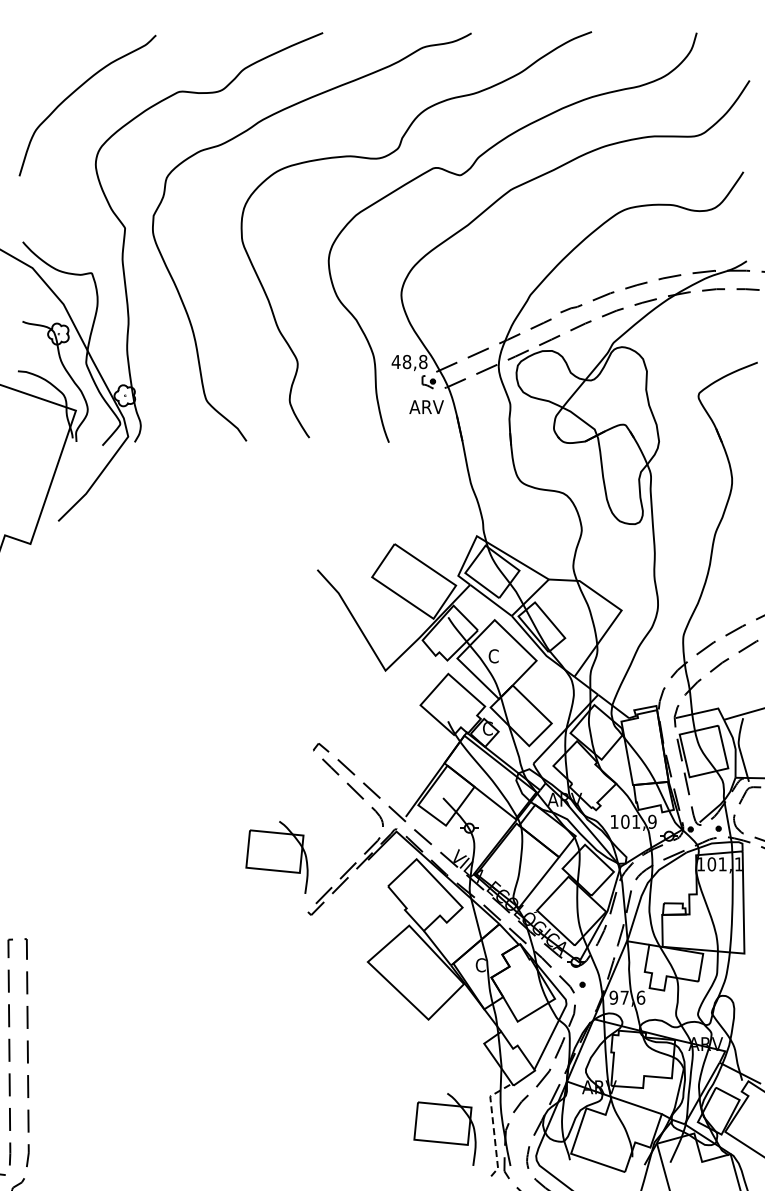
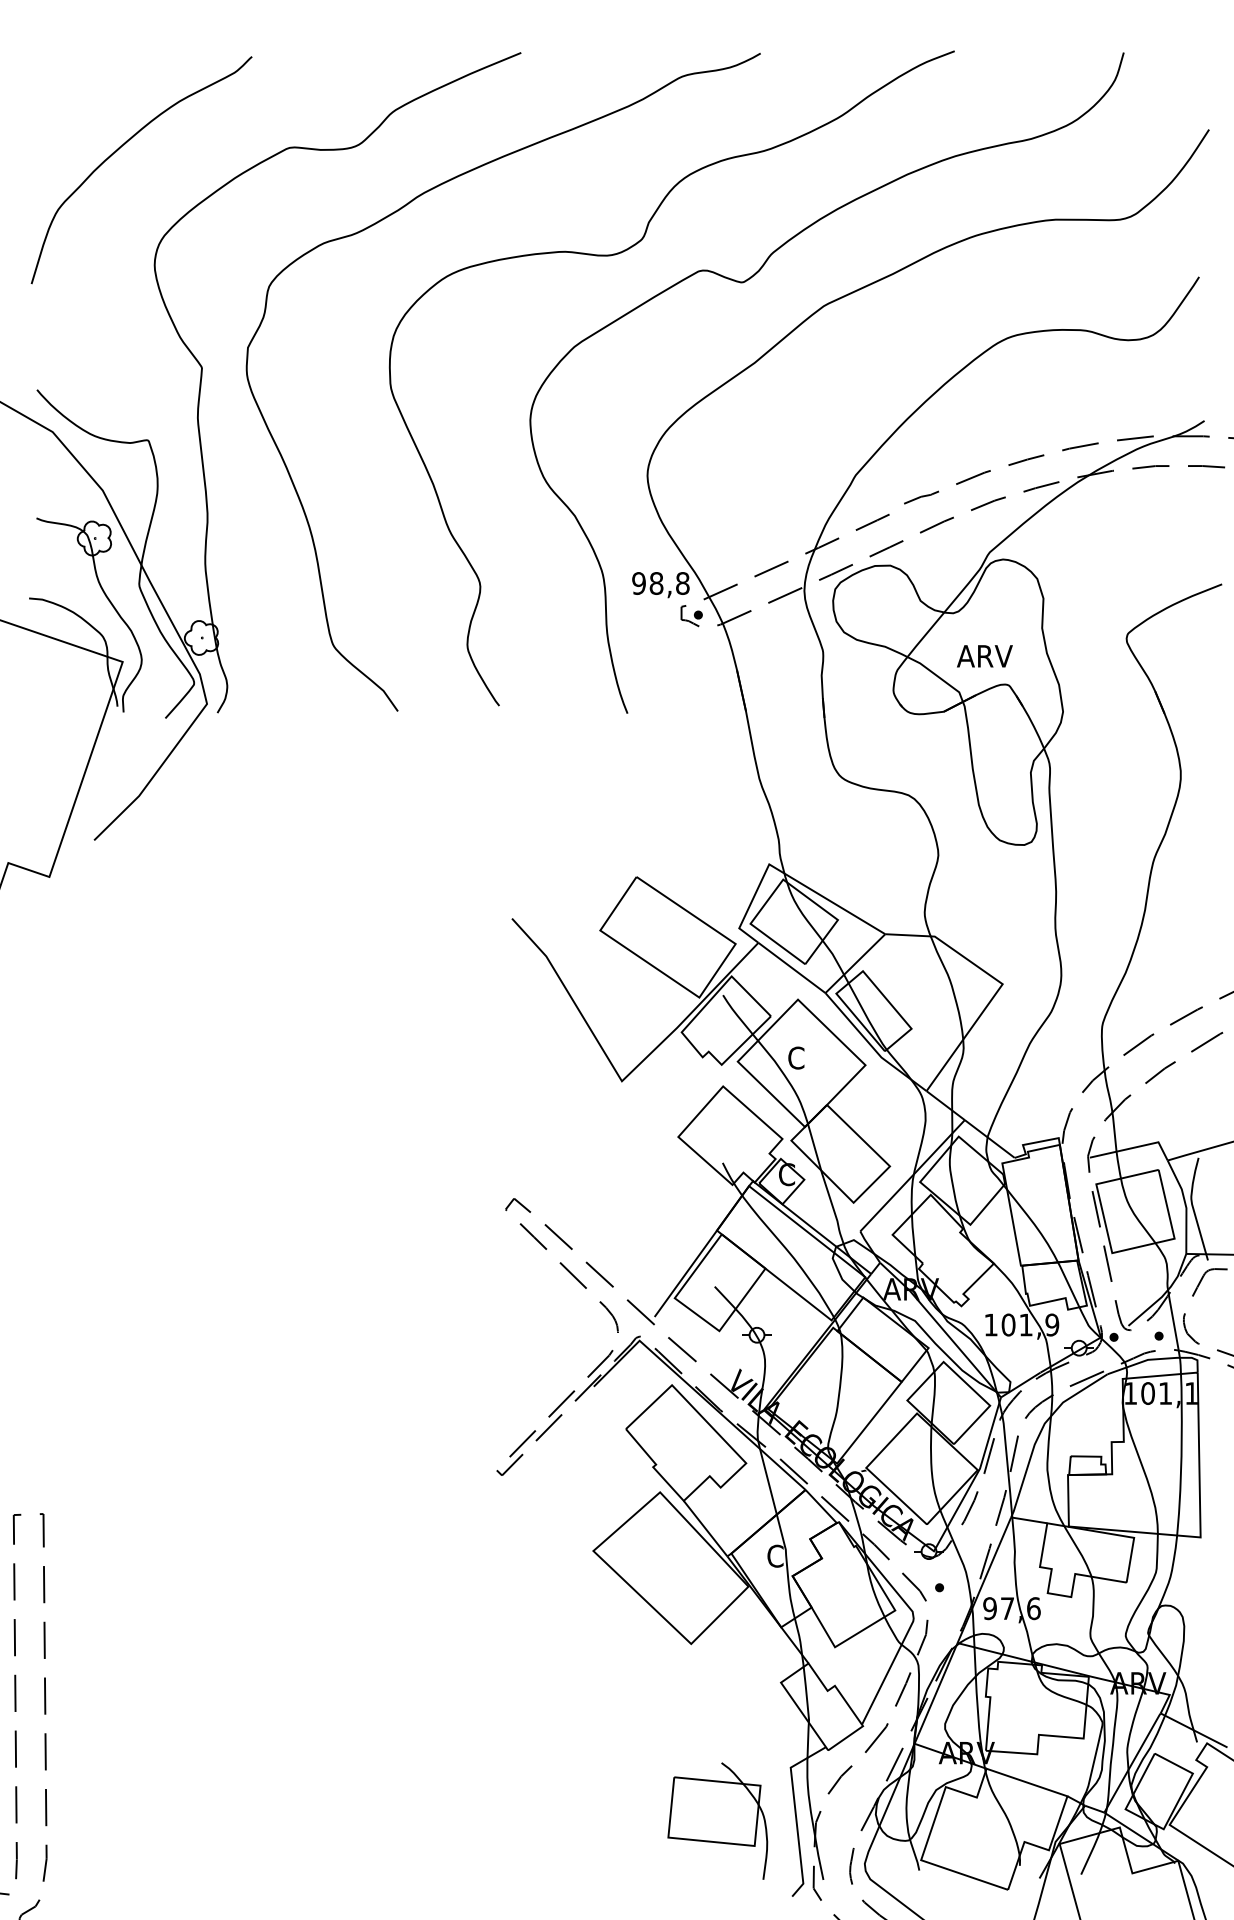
text: (395, 362) -> (637, 584), 48,8 -> 98,8
text: (426, 406) -> (984, 655), moved
part: (276, 857) -> (446, 1382), removed
line: (493, 1124) -> (795, 1813), dashed -> solid

